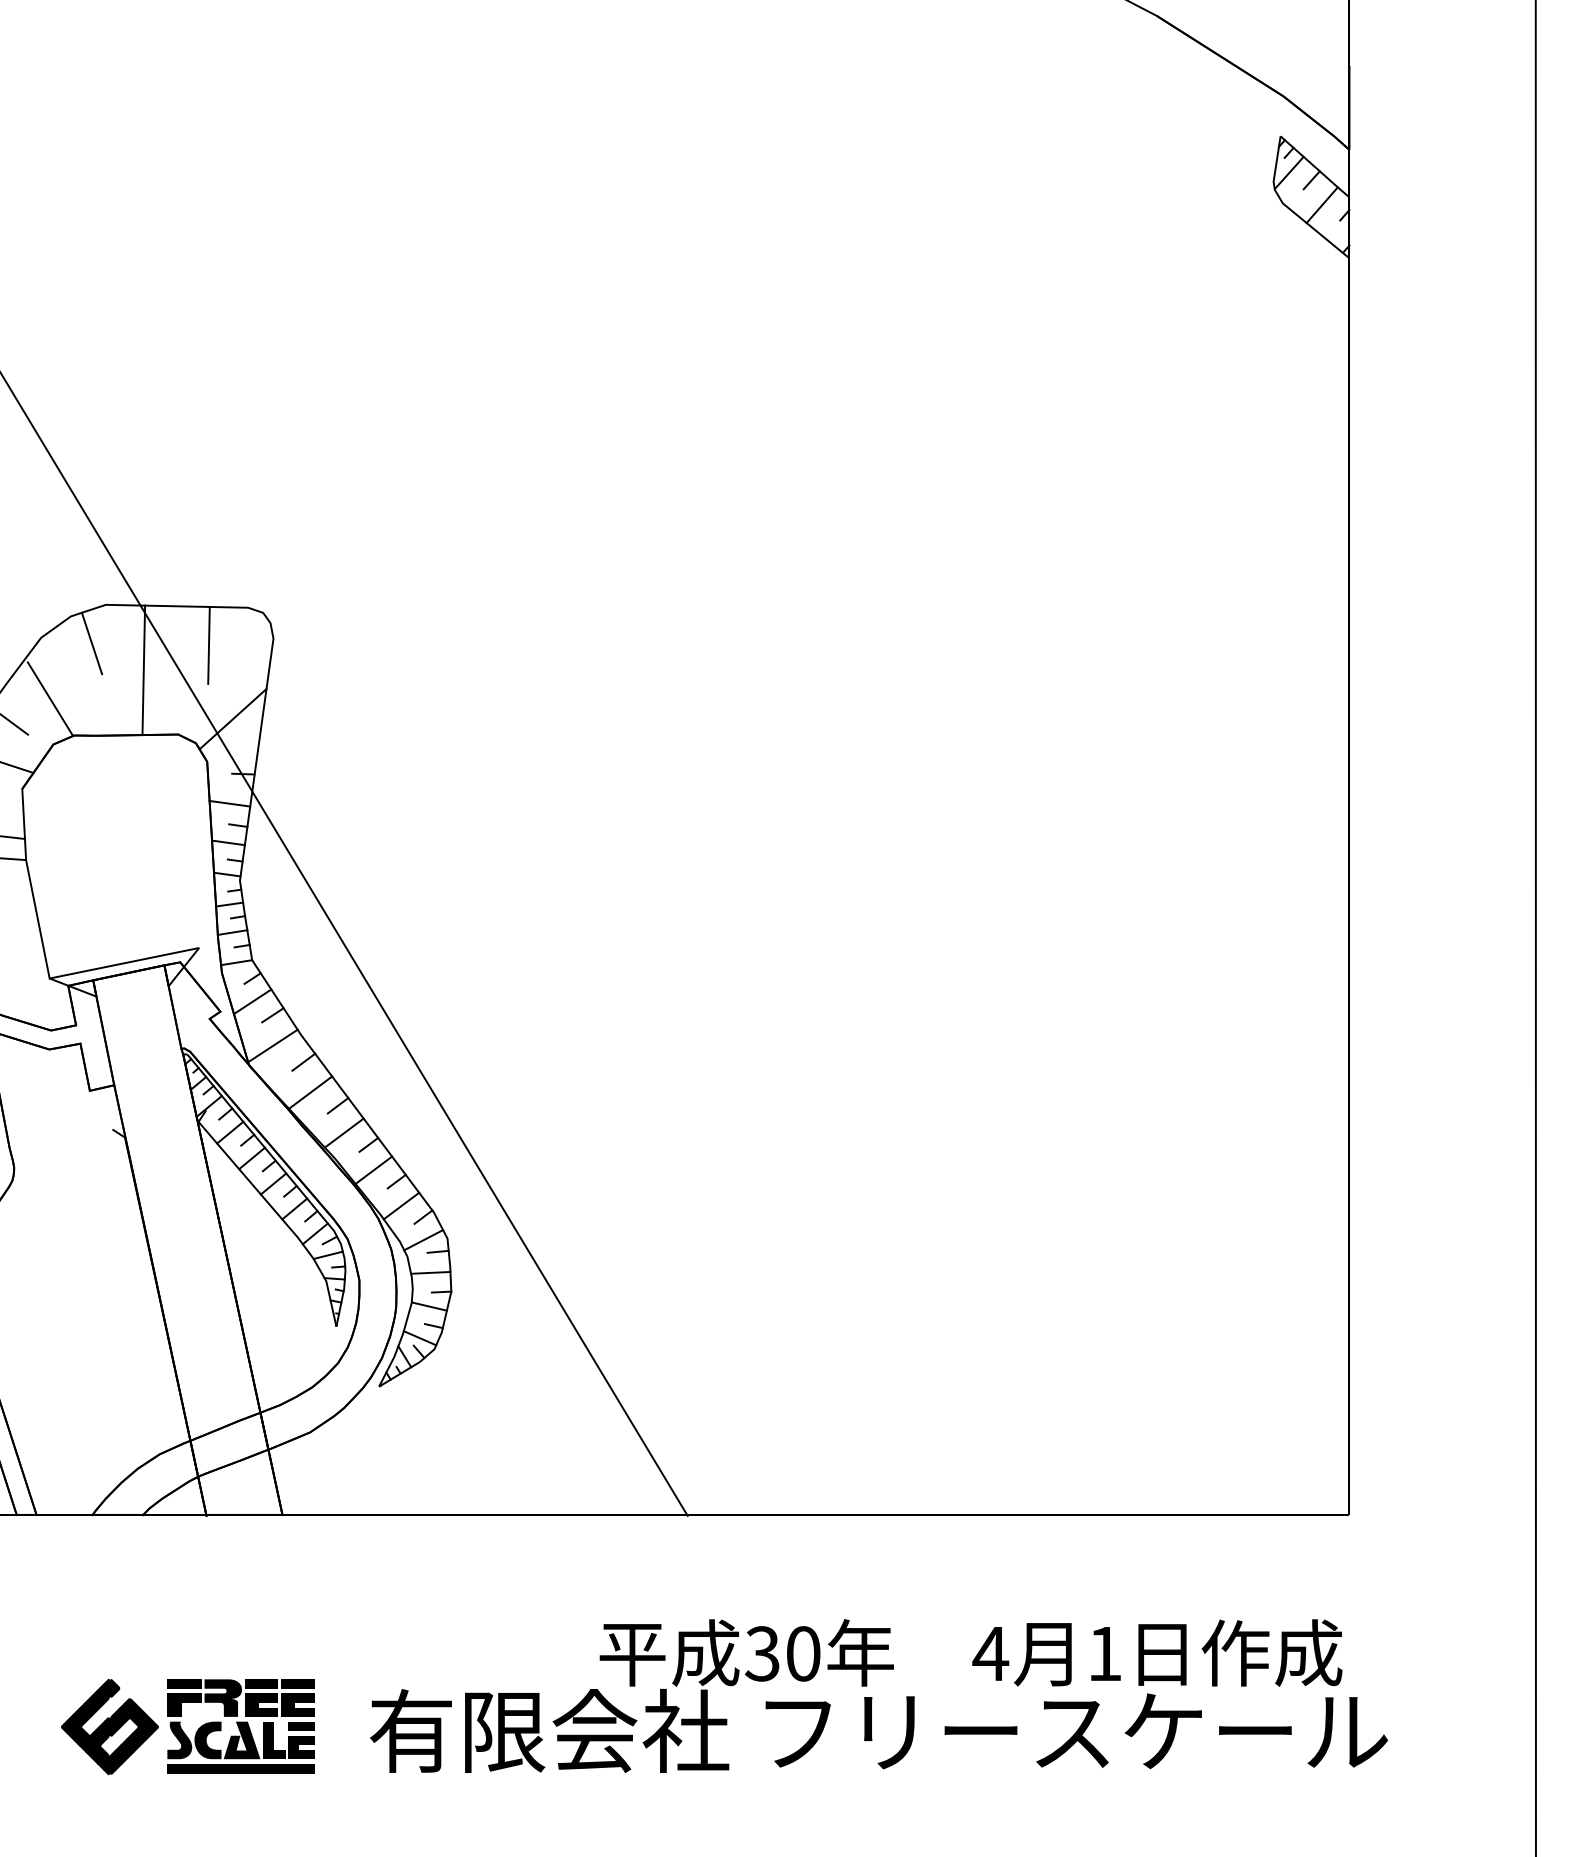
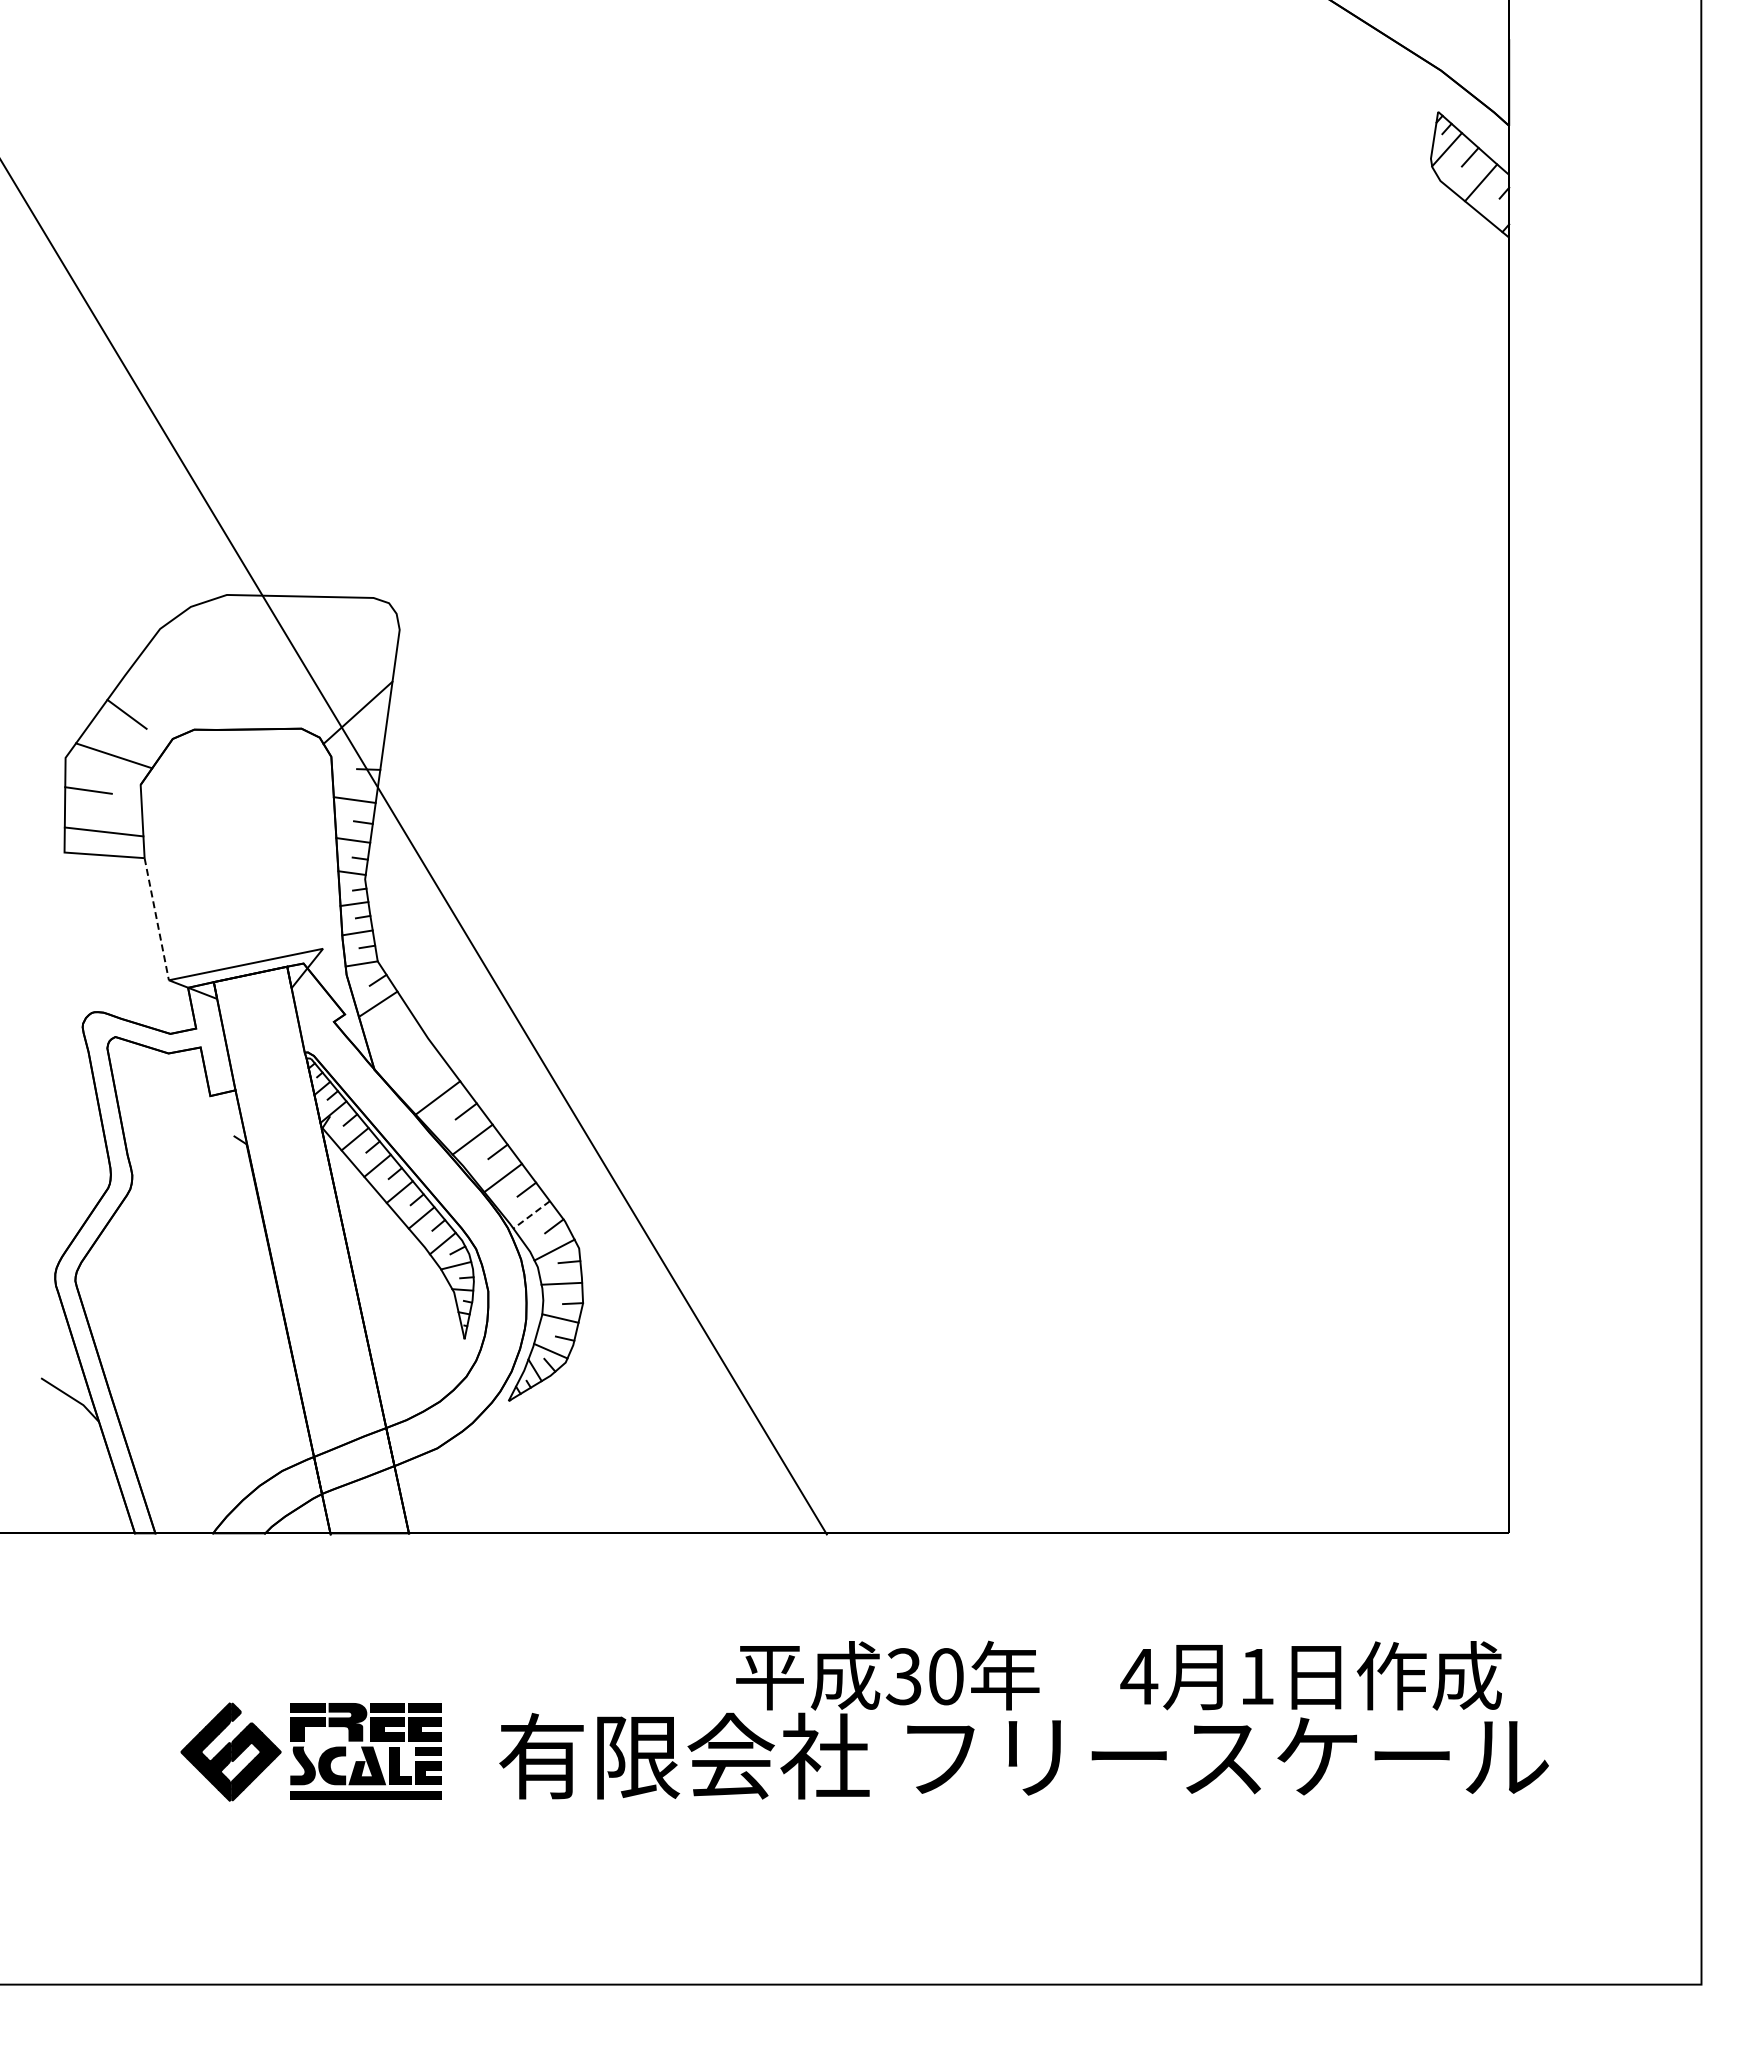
line: (91, 643) -> (212, 634), removed
line: (209, 645) -> (333, 636), removed
line: (143, 670) -> (265, 662), removed
line: (50, 699) -> (169, 692), removed
line: (37, 919) -> (156, 919), solid -> dashed
line: (273, 1014) -> (399, 1017), removed
line: (272, 1045) -> (398, 1049), removed
line: (303, 1062) -> (430, 1066), removed
line: (401, 1205) -> (531, 1214), solid -> dashed

